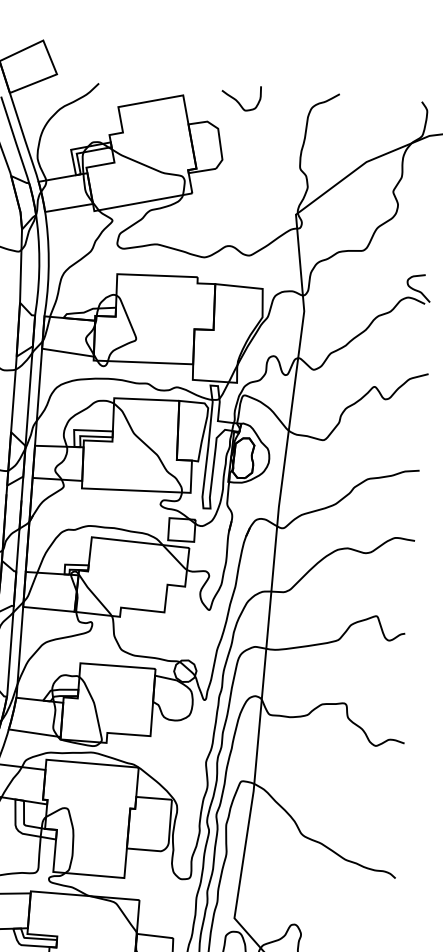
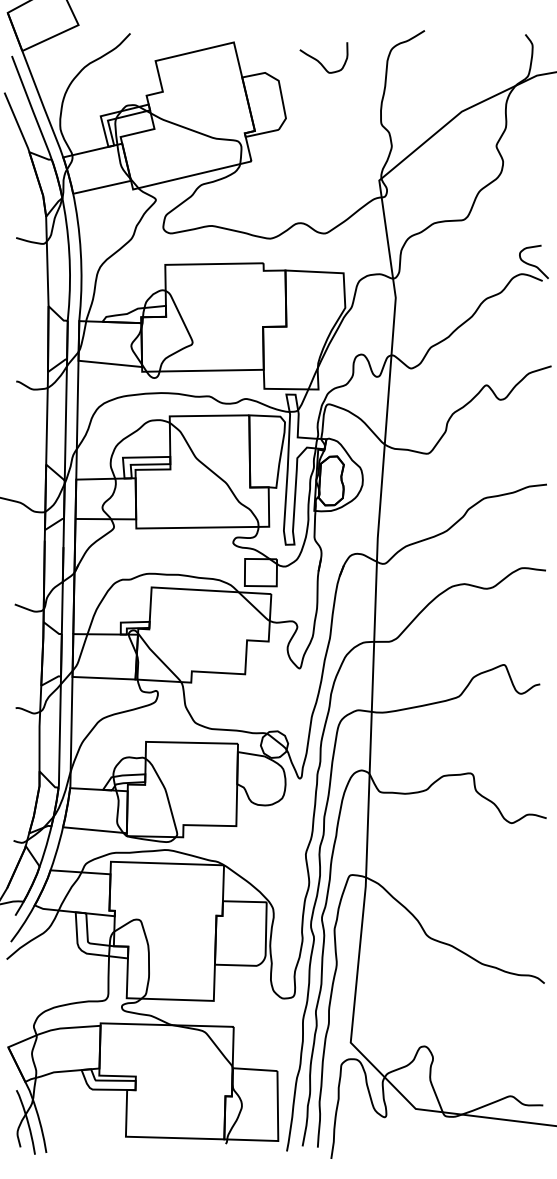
curve: (237, 100) -> (319, 61), moved

